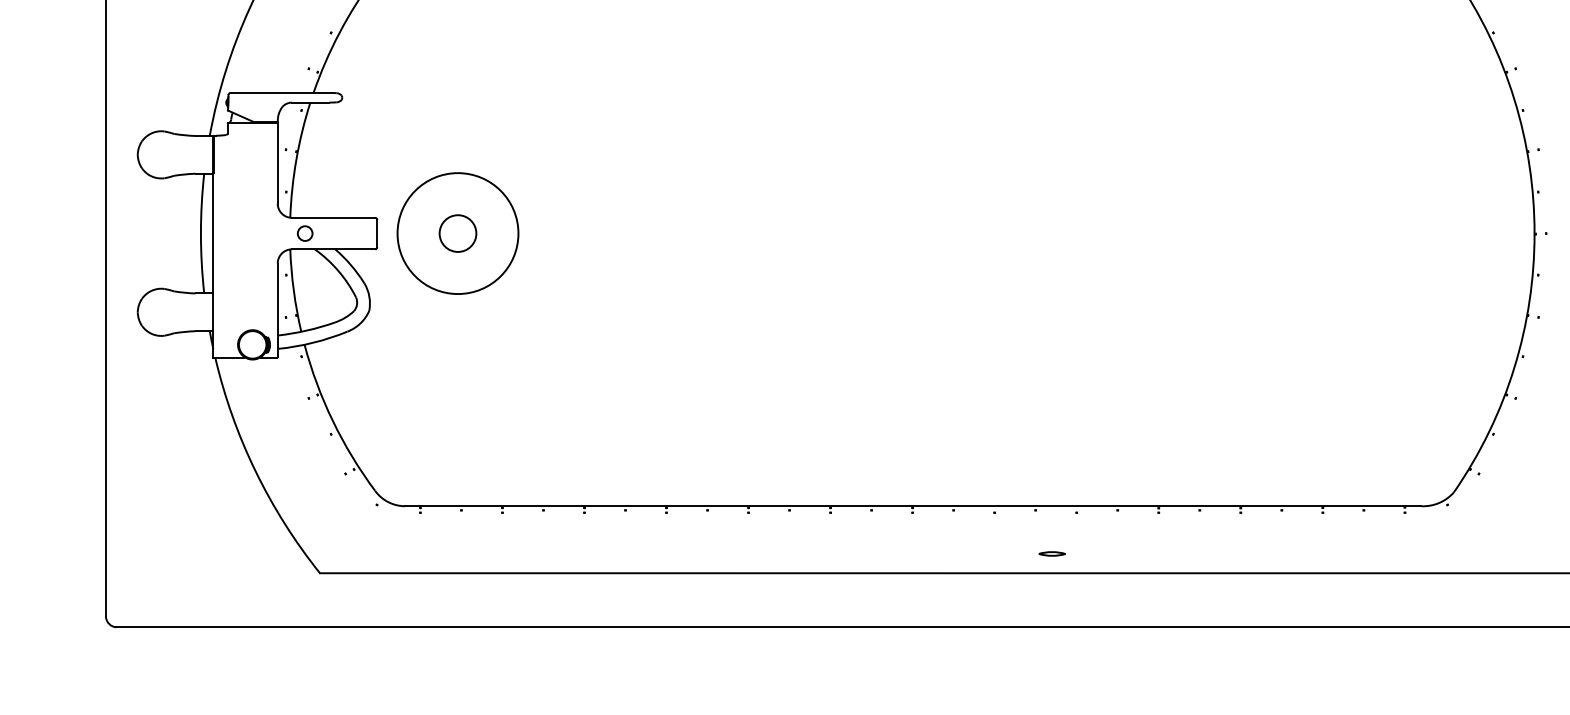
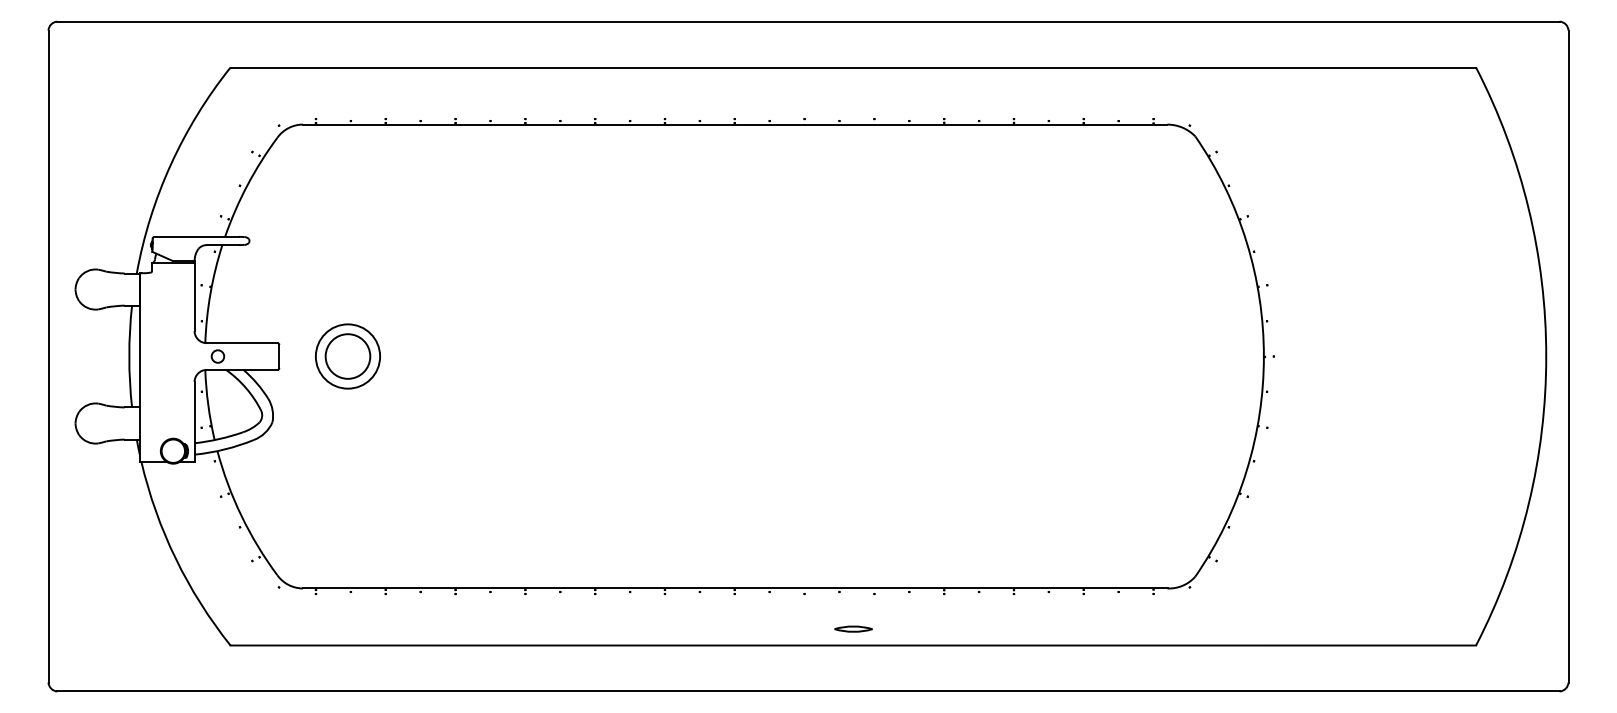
circle: (457, 233) -> (347, 356), size x0.62
circle: (457, 233) -> (347, 356), size x1.43
part: (1052, 553) -> (853, 628), size x1.67

